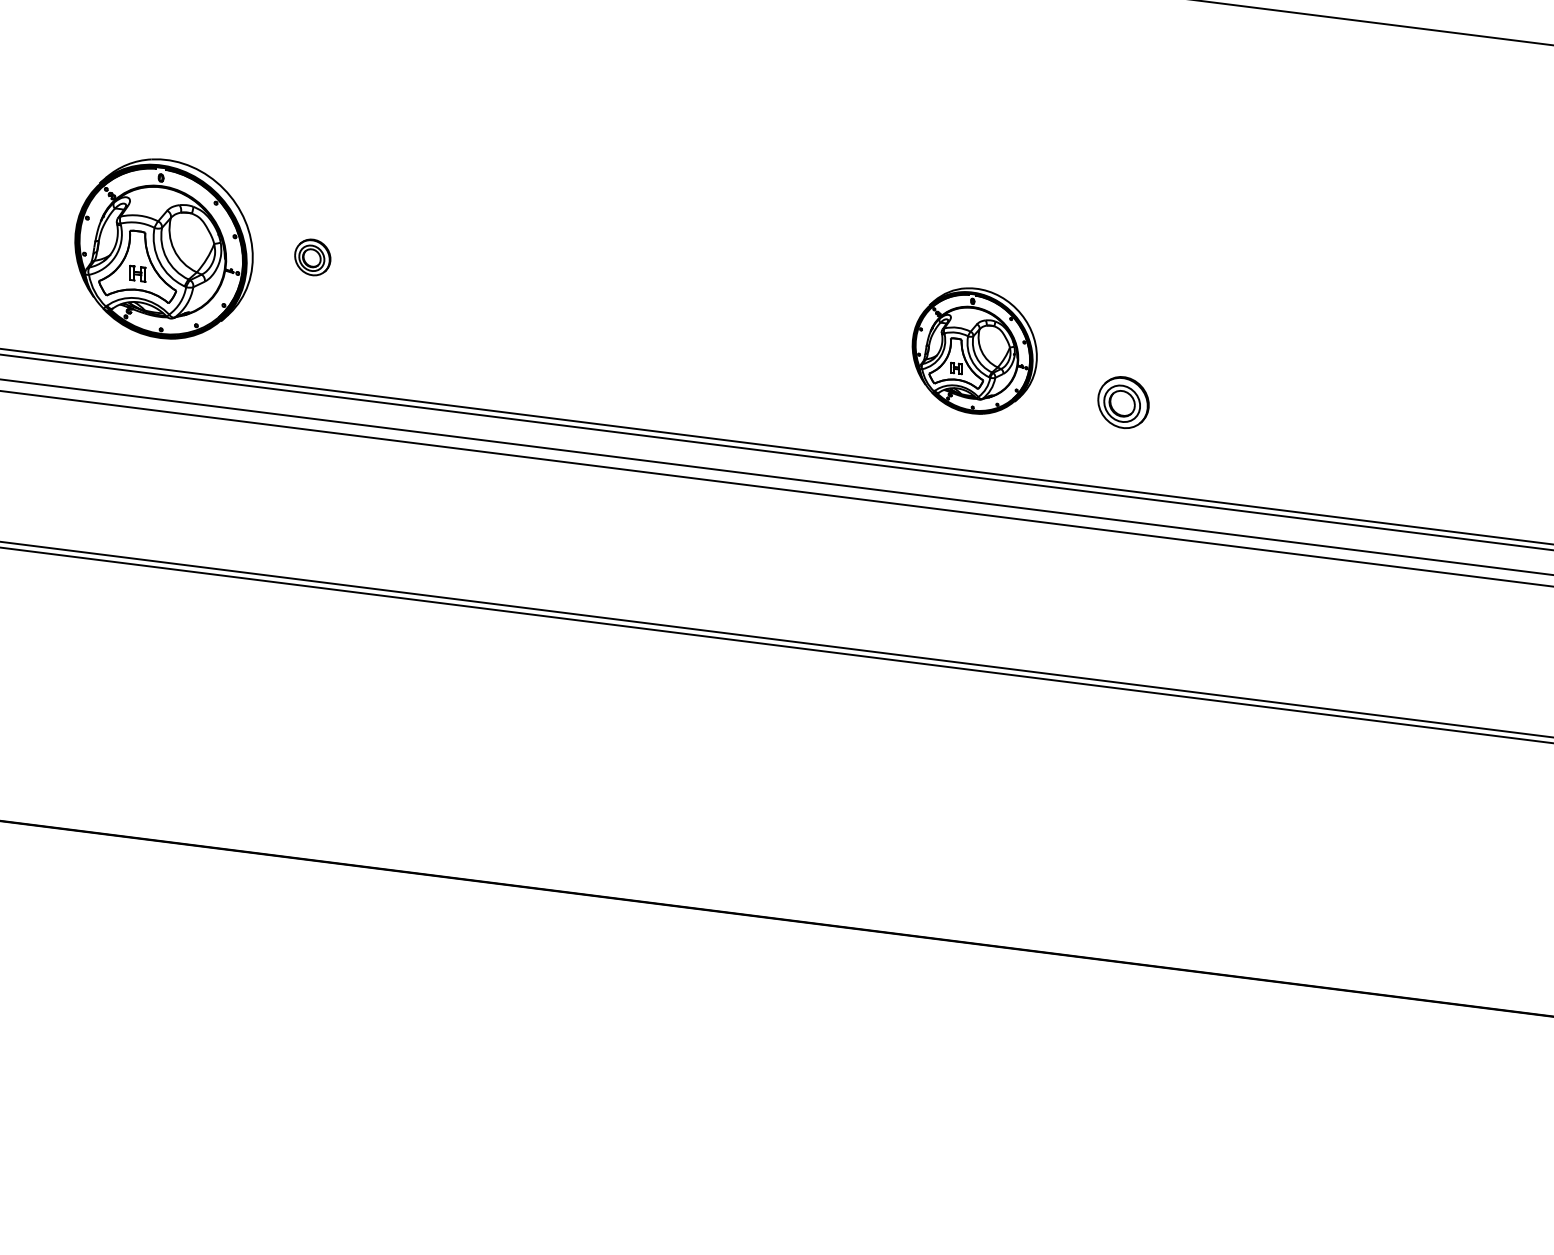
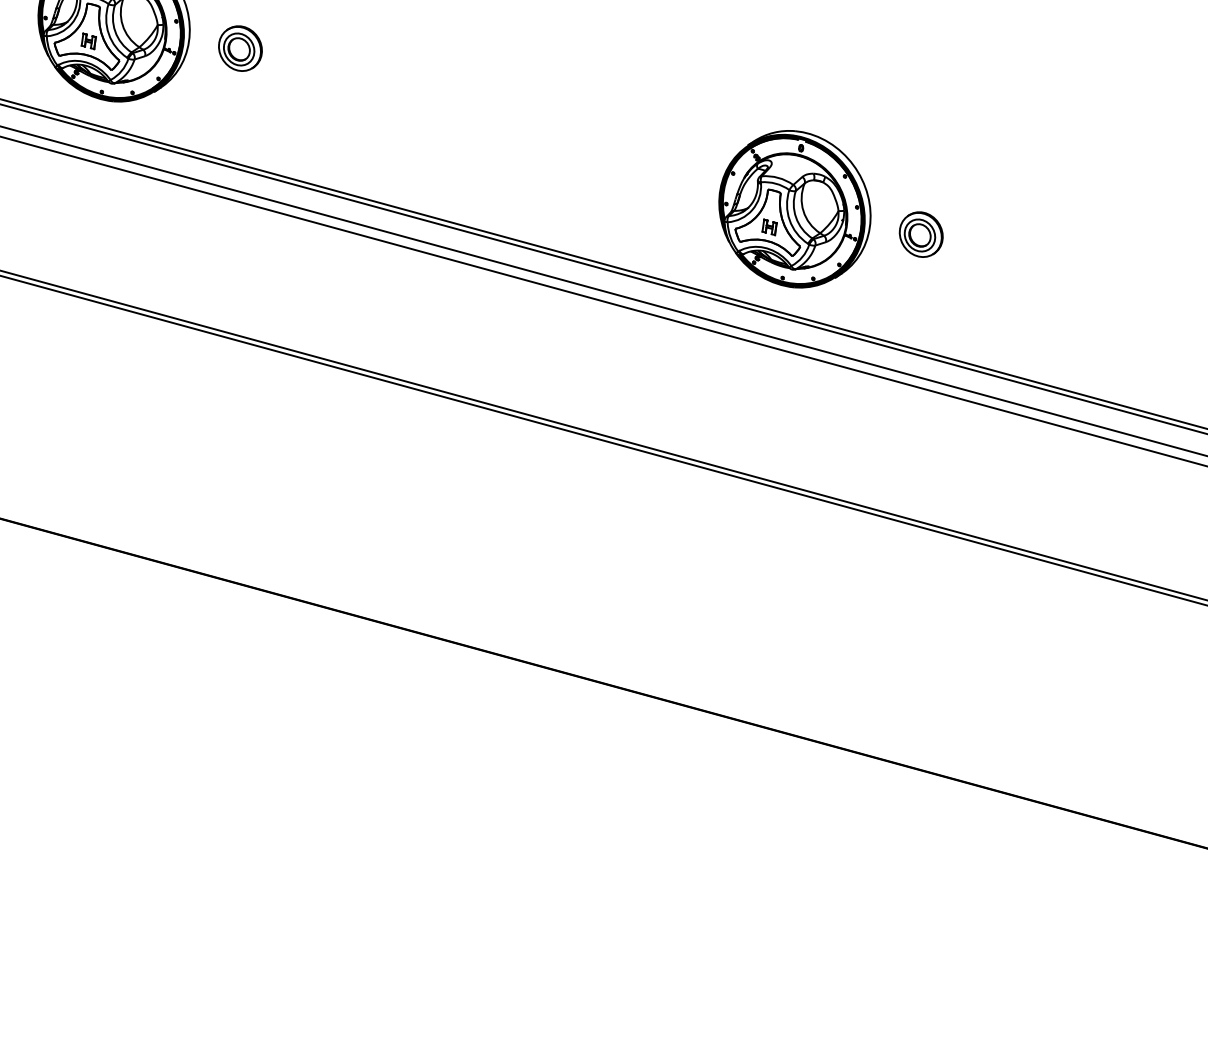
part: (312, 257) -> (240, 48), size x1.43
part: (974, 350) -> (794, 208), size x1.43
part: (1123, 402) -> (921, 234), moved

